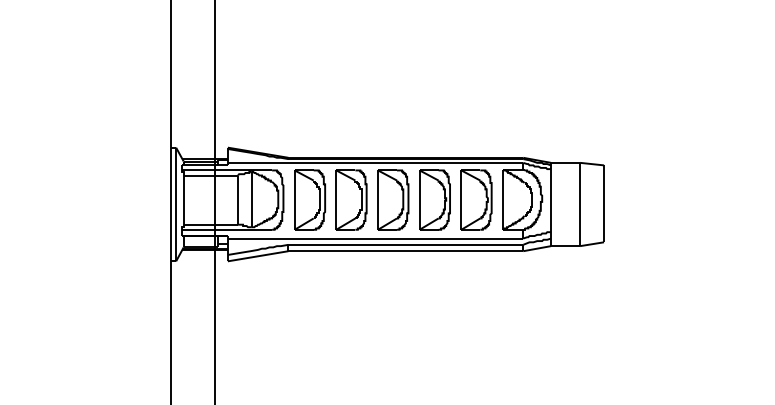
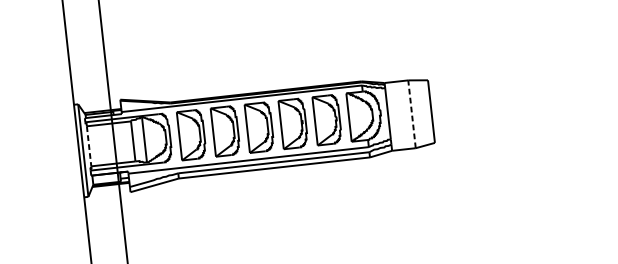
line: (183, 200) -> (88, 146), solid -> dashed
line: (580, 204) -> (412, 114), solid -> dashed

